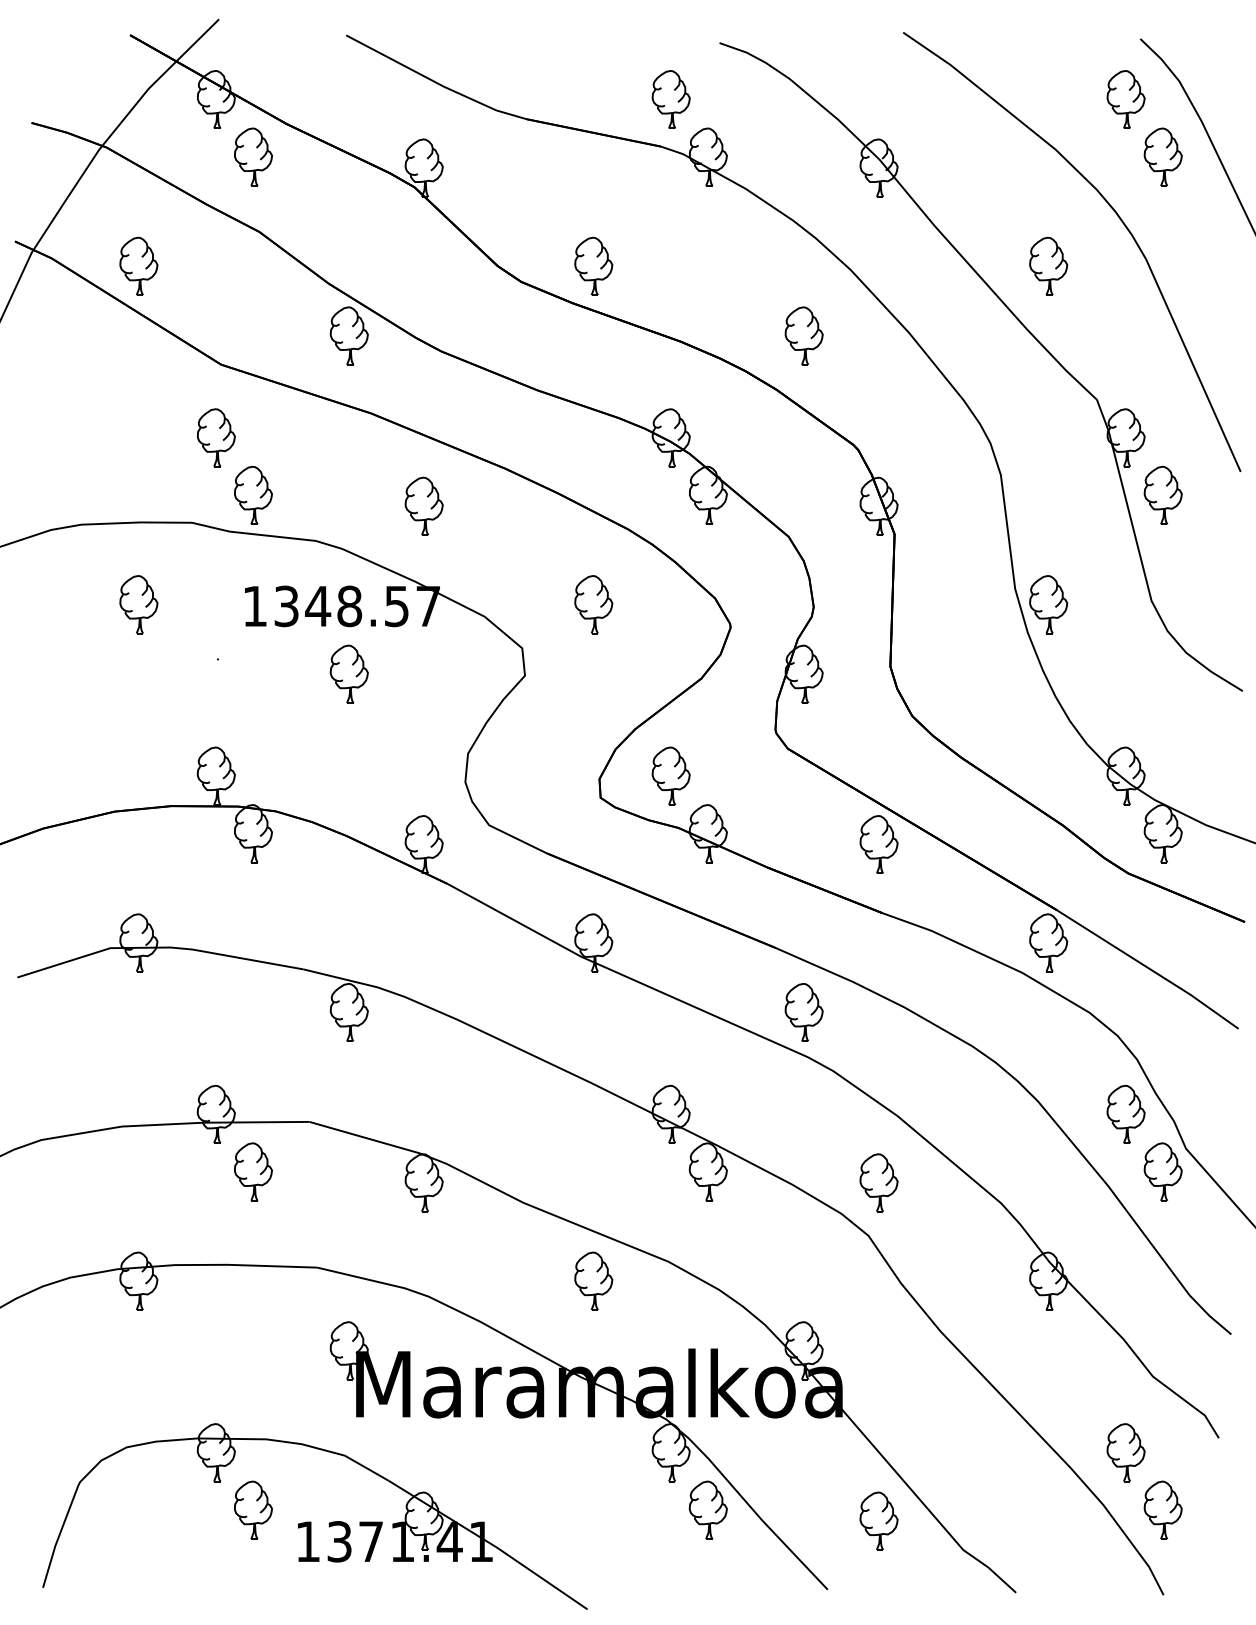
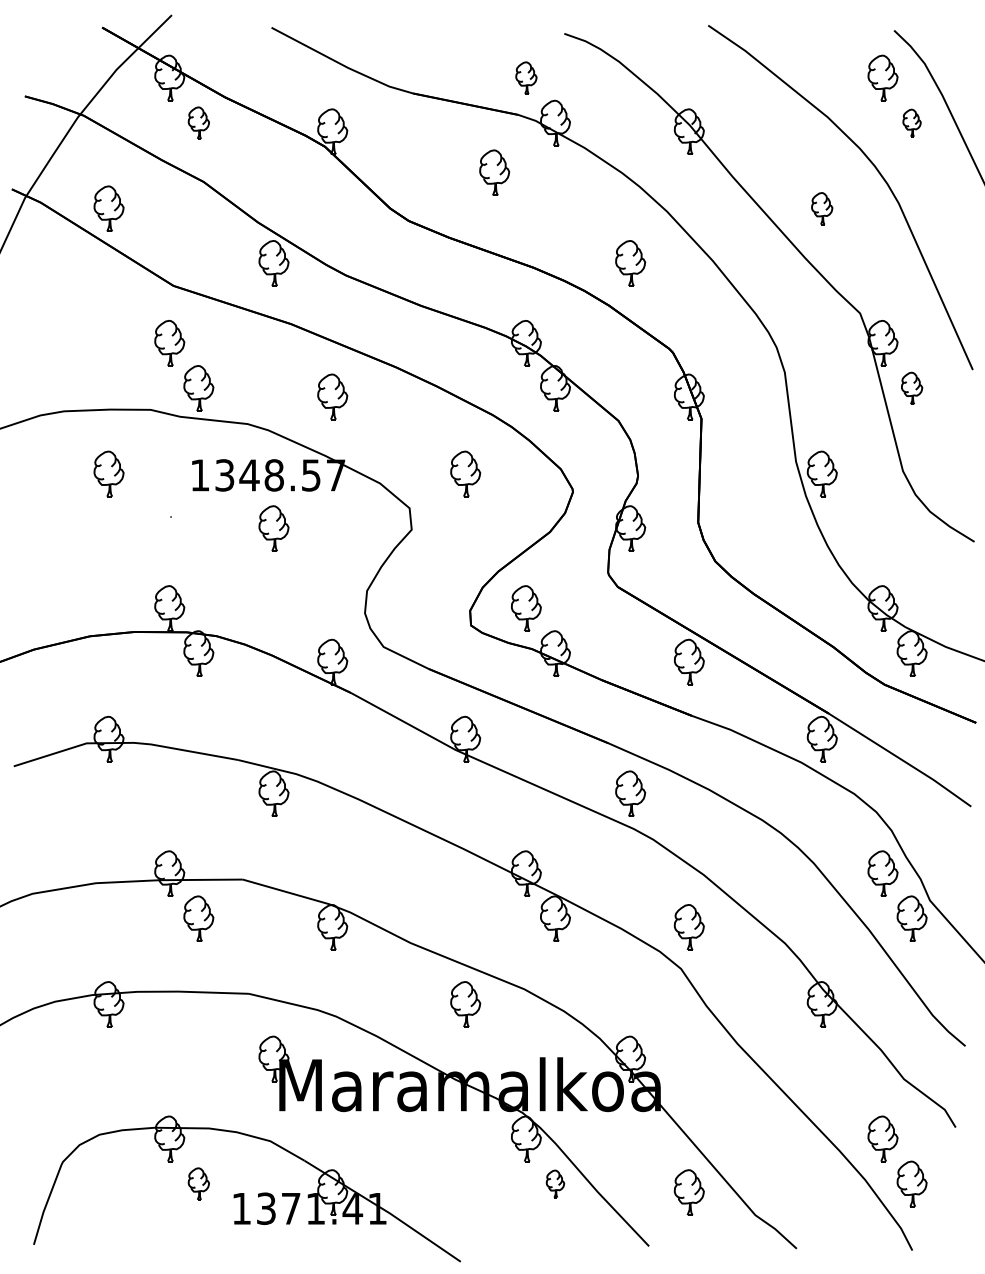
part: (671, 98) -> (526, 77), size x0.7
part: (253, 156) -> (198, 122), size x0.7
part: (1162, 156) -> (911, 122), size x0.6
part: (593, 265) -> (494, 172), moved
part: (1047, 265) -> (821, 208), size x0.7
part: (1162, 495) -> (911, 388), size x0.7
part: (253, 1509) -> (198, 1183), size x0.7
part: (708, 1509) -> (555, 1183), size x0.6

